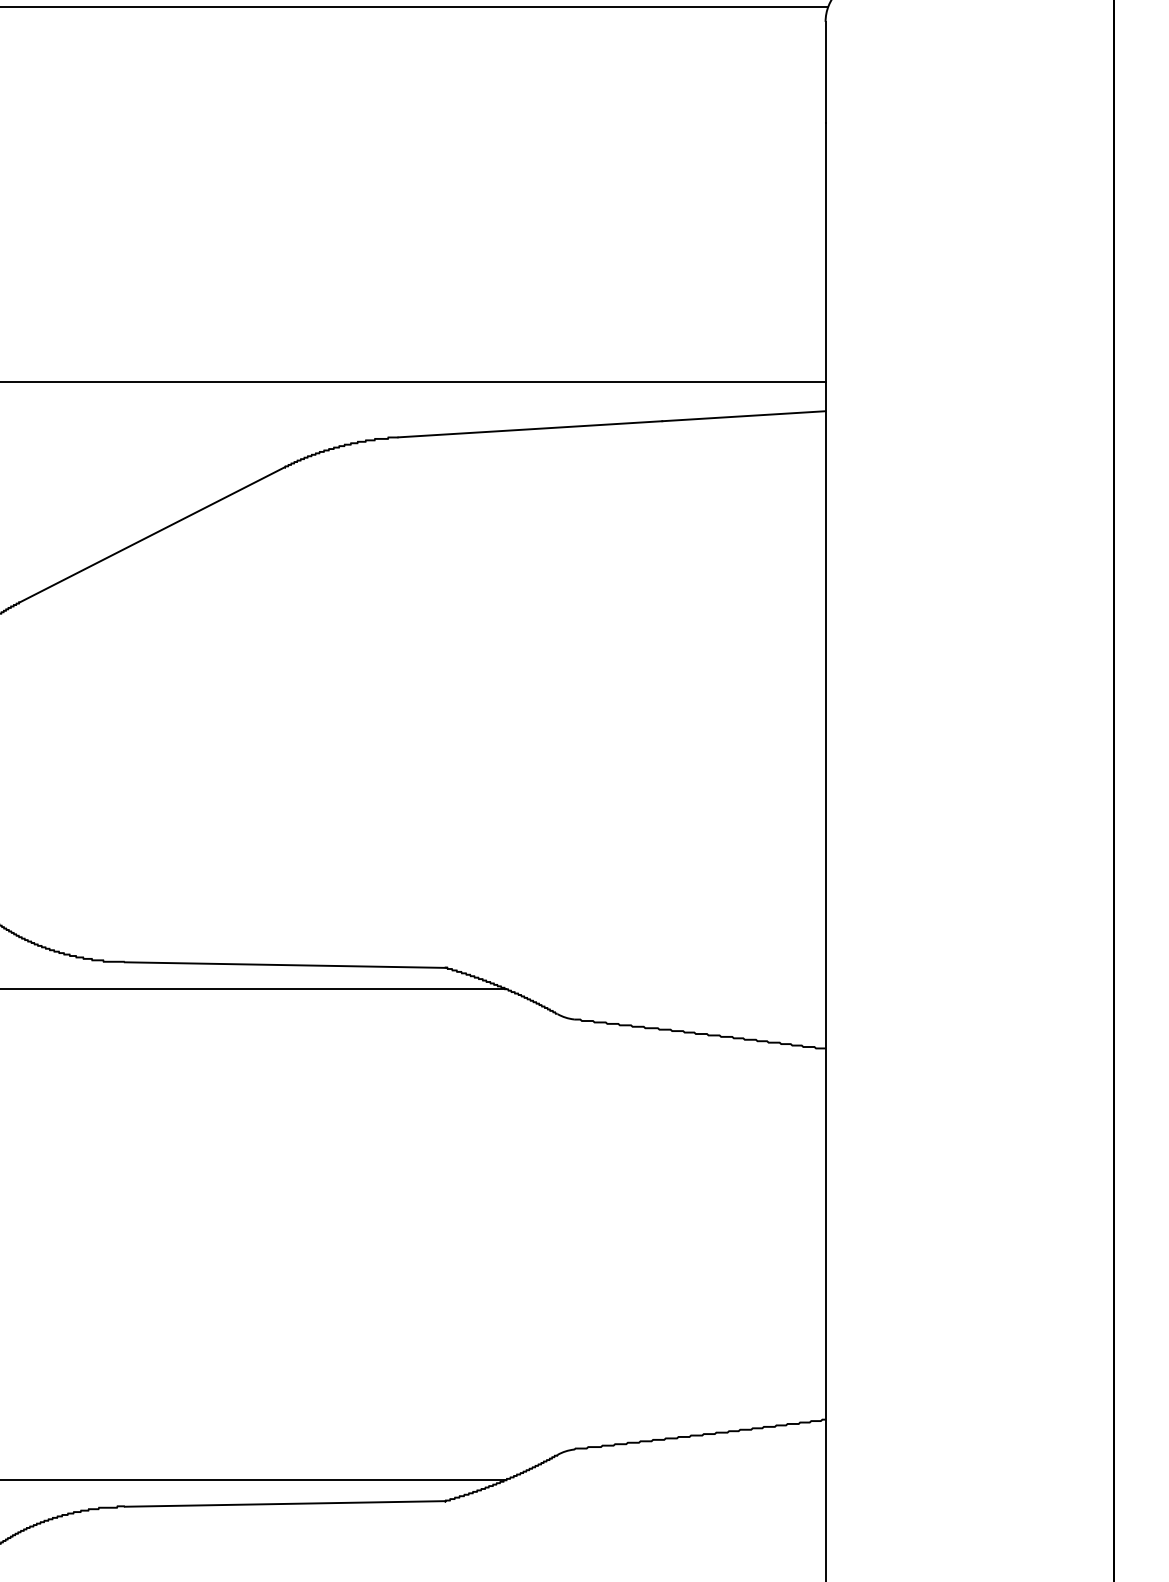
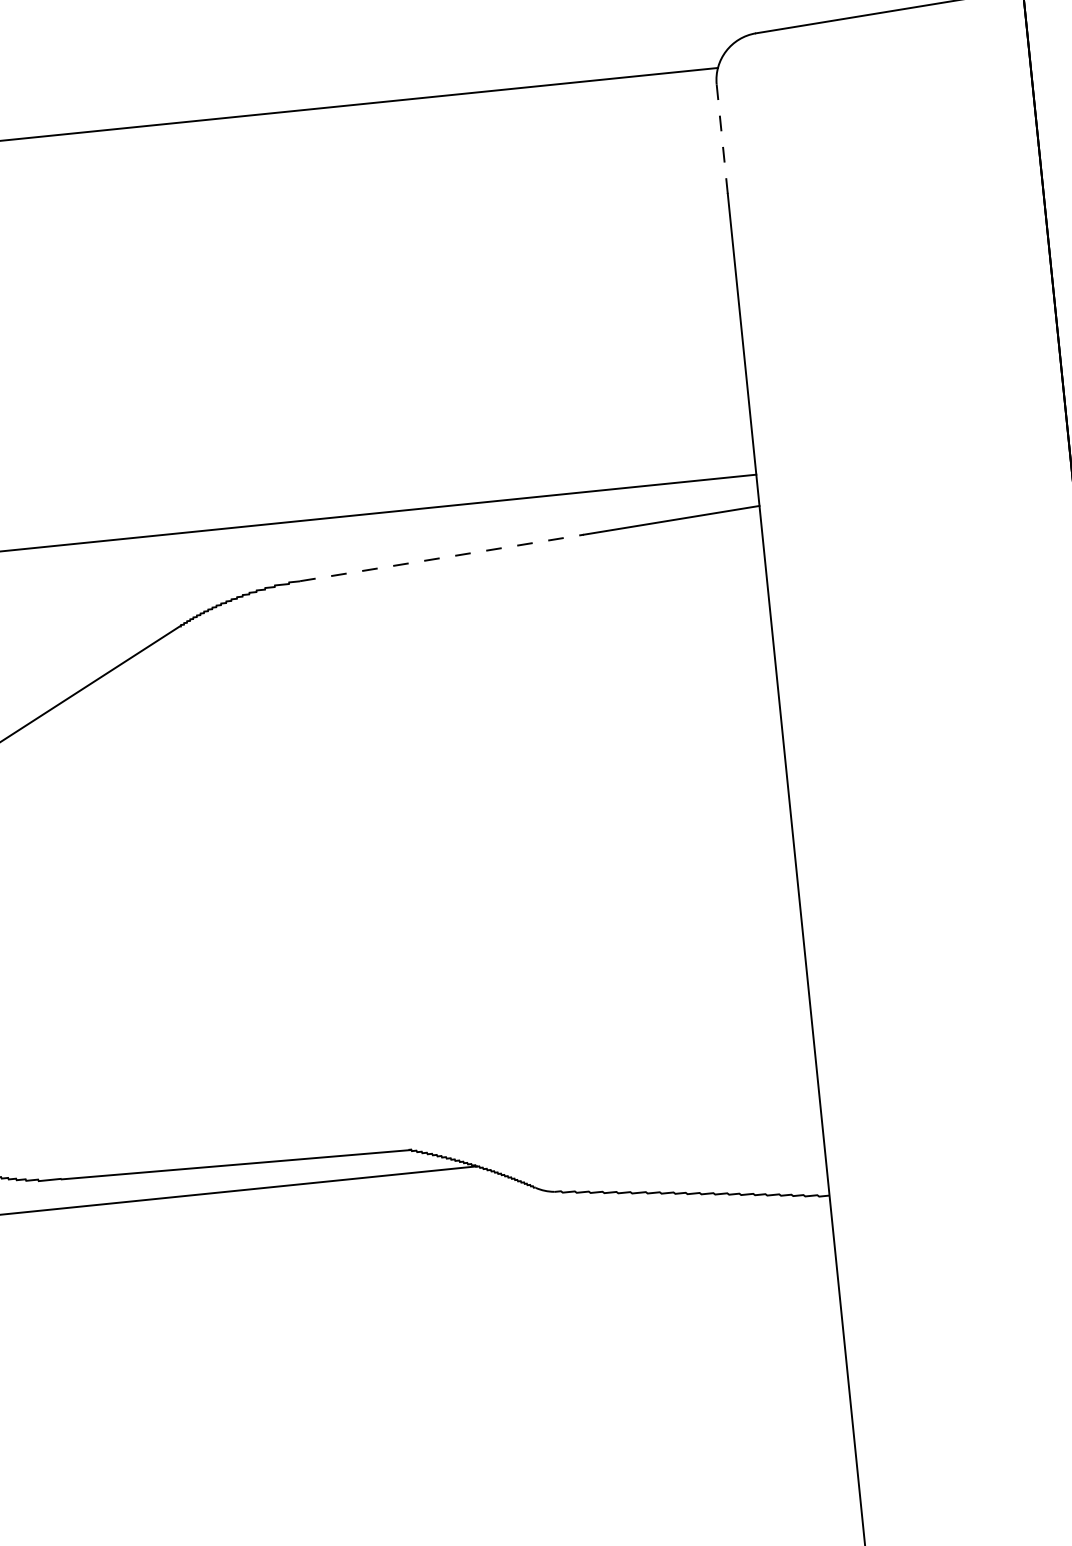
line: (825, 71) -> (722, 138), solid -> dashed
line: (530, 429) -> (442, 558), solid -> dashed

